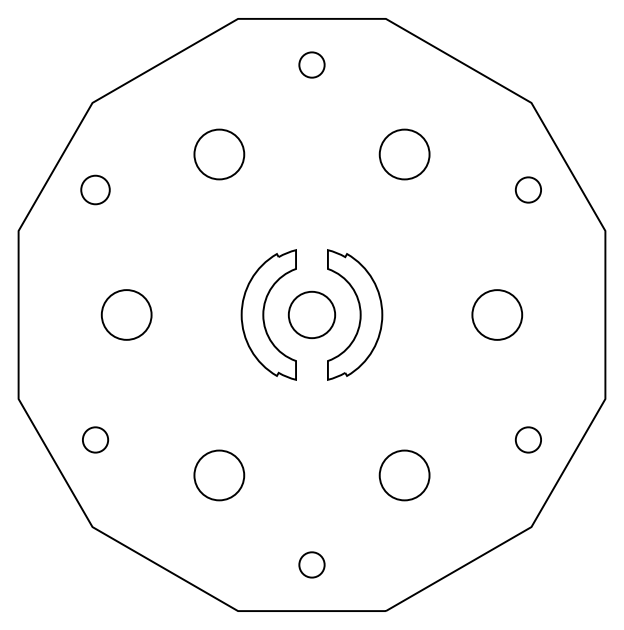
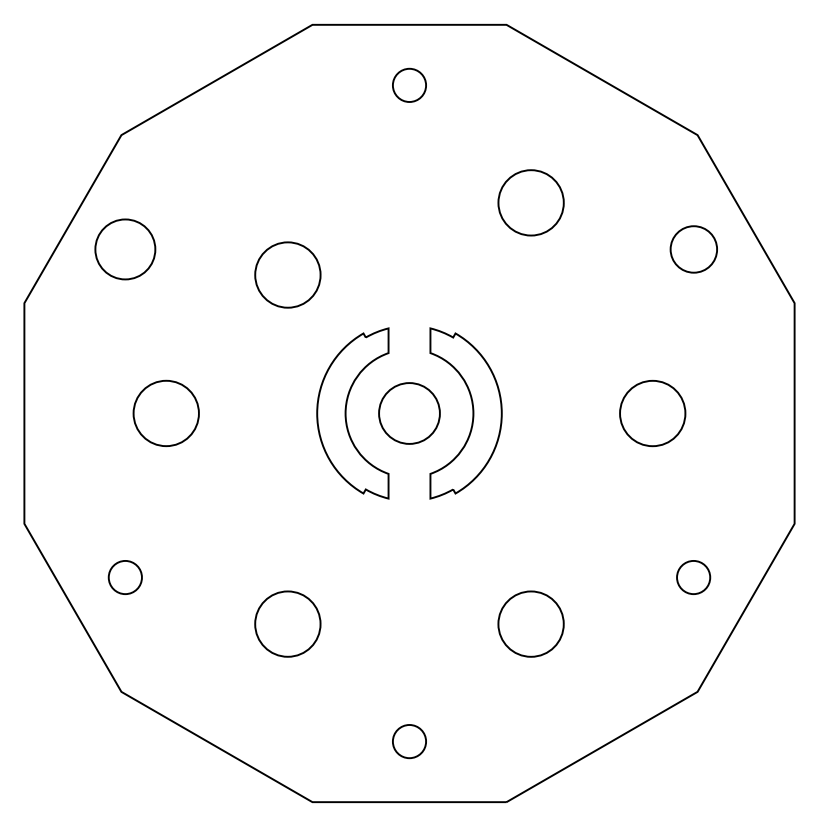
circle: (219, 154) -> (288, 275), moved
circle: (95, 189) -> (125, 248), size x1.6
circle: (527, 189) -> (692, 248), size x1.4

